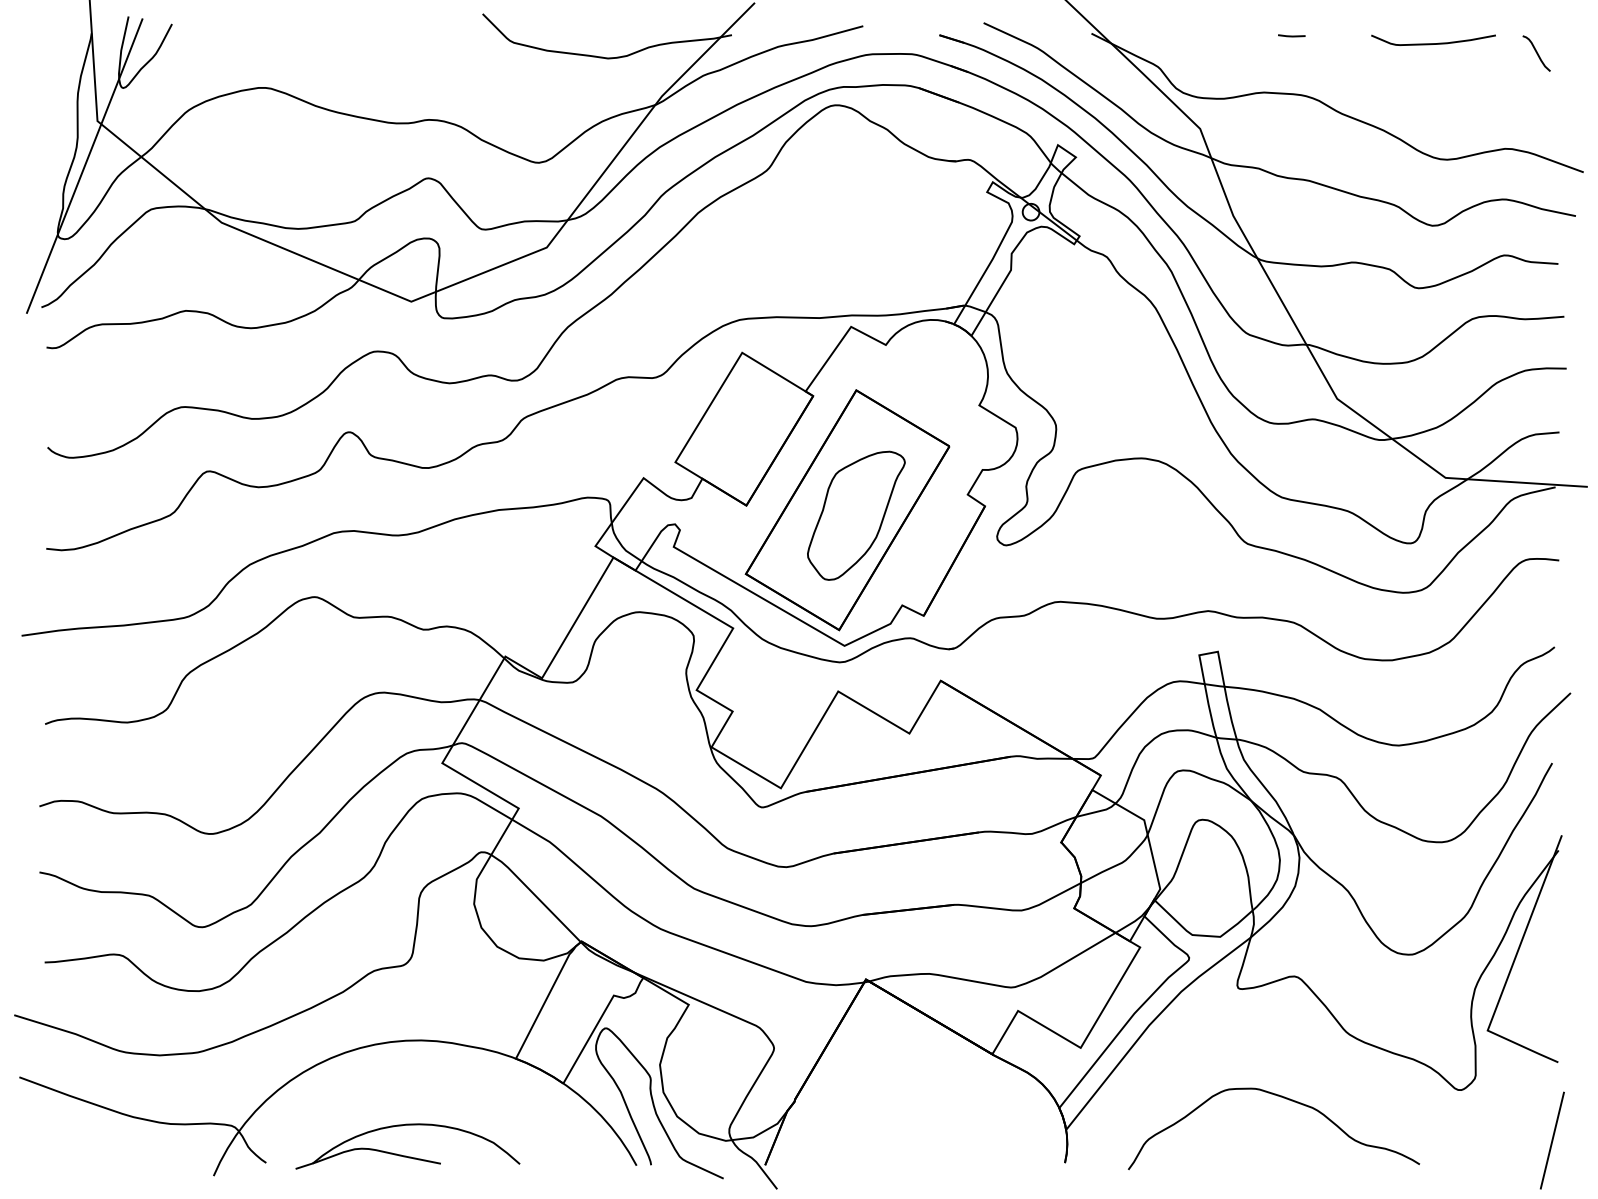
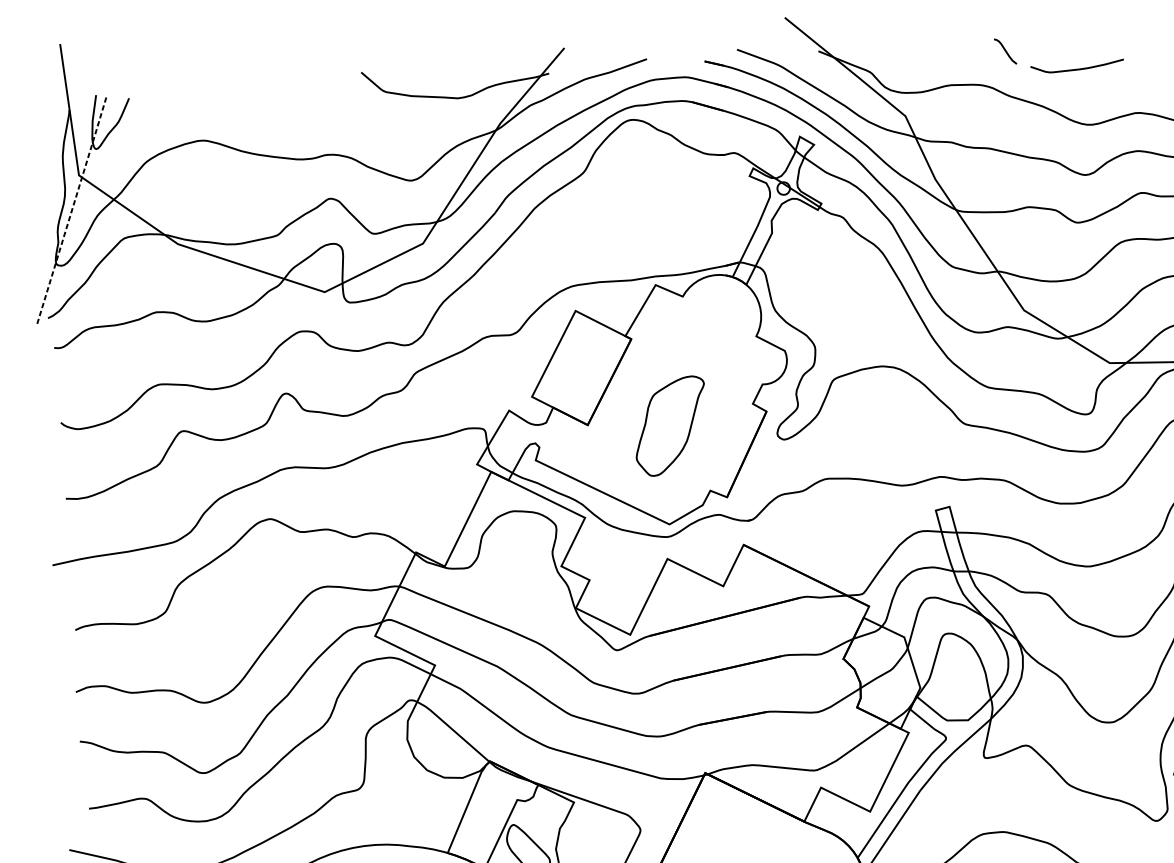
line: (1291, 35) -> (968, 40), removed
curve: (1433, 43) -> (1077, 69), moved
curve: (1536, 53) -> (1005, 51), moved
line: (85, 165) -> (72, 209), solid -> dashed
part: (847, 510) -> (663, 422), removed

